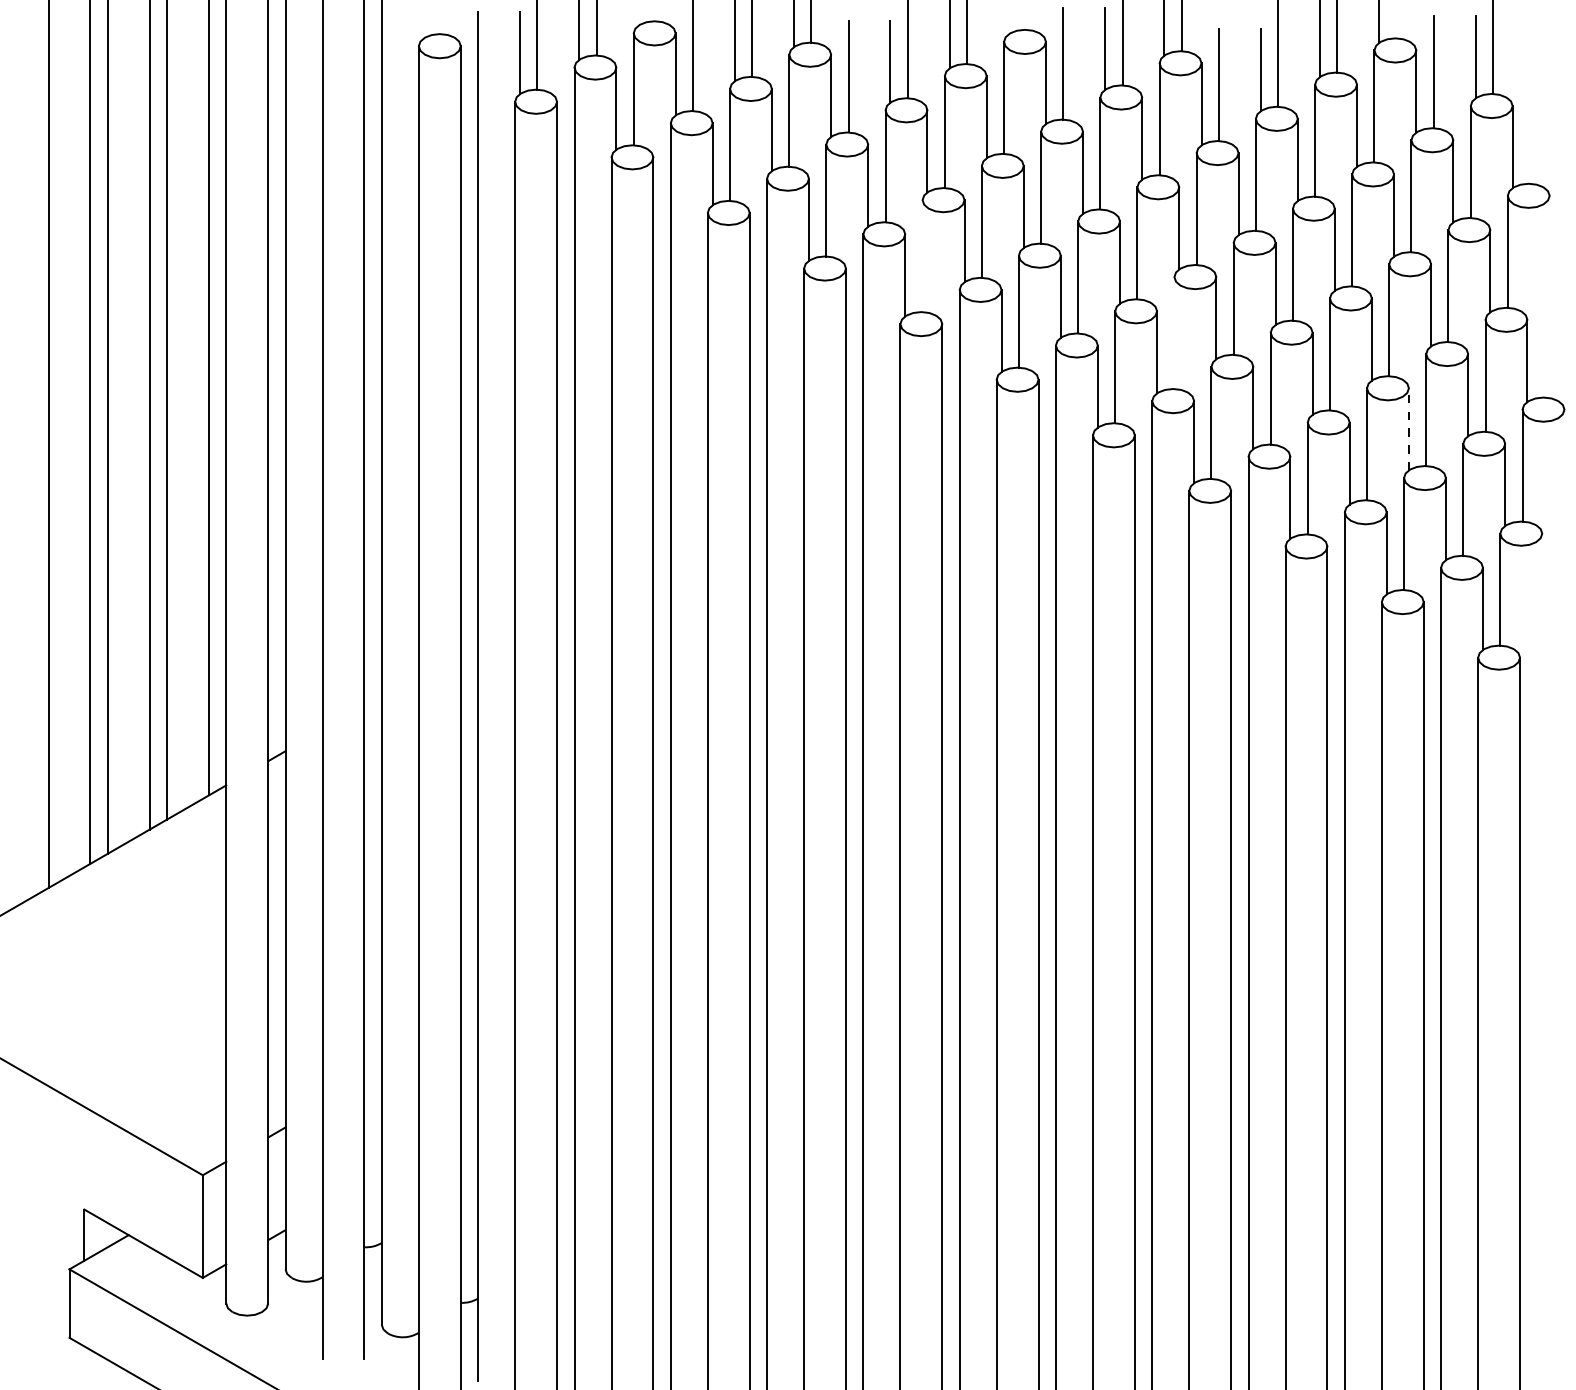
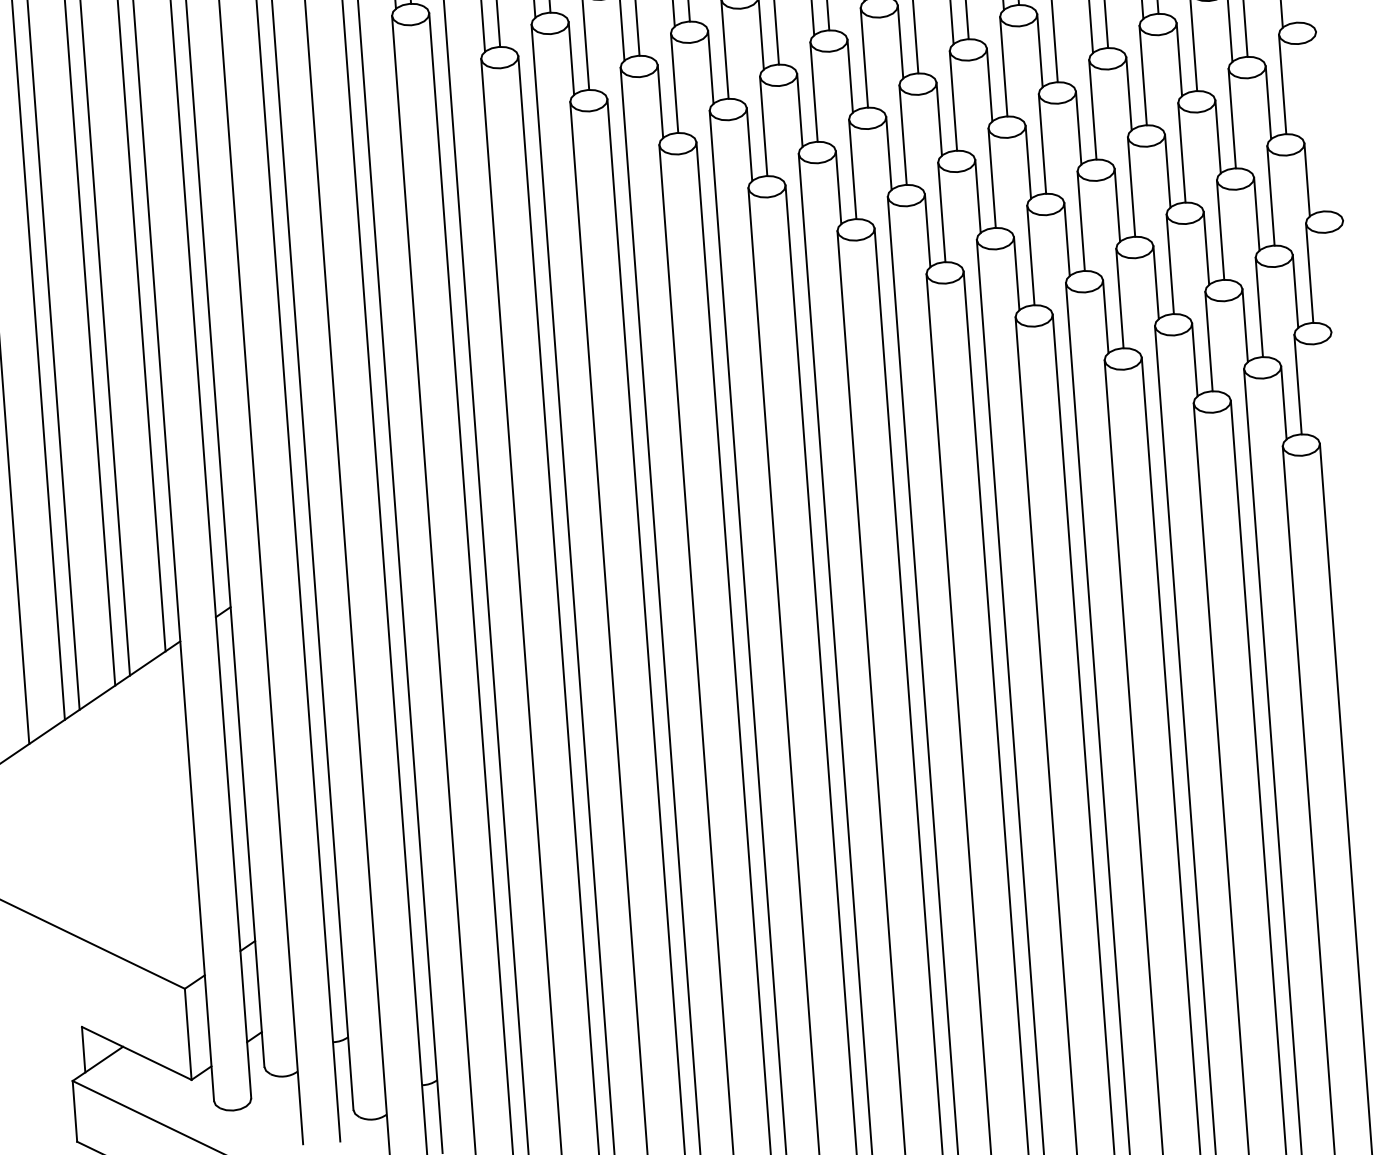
line: (922, 256) -> (763, 126), added
line: (1174, 333) -> (992, 178), added
line: (1408, 428) -> (1206, 247), dashed -> solid

